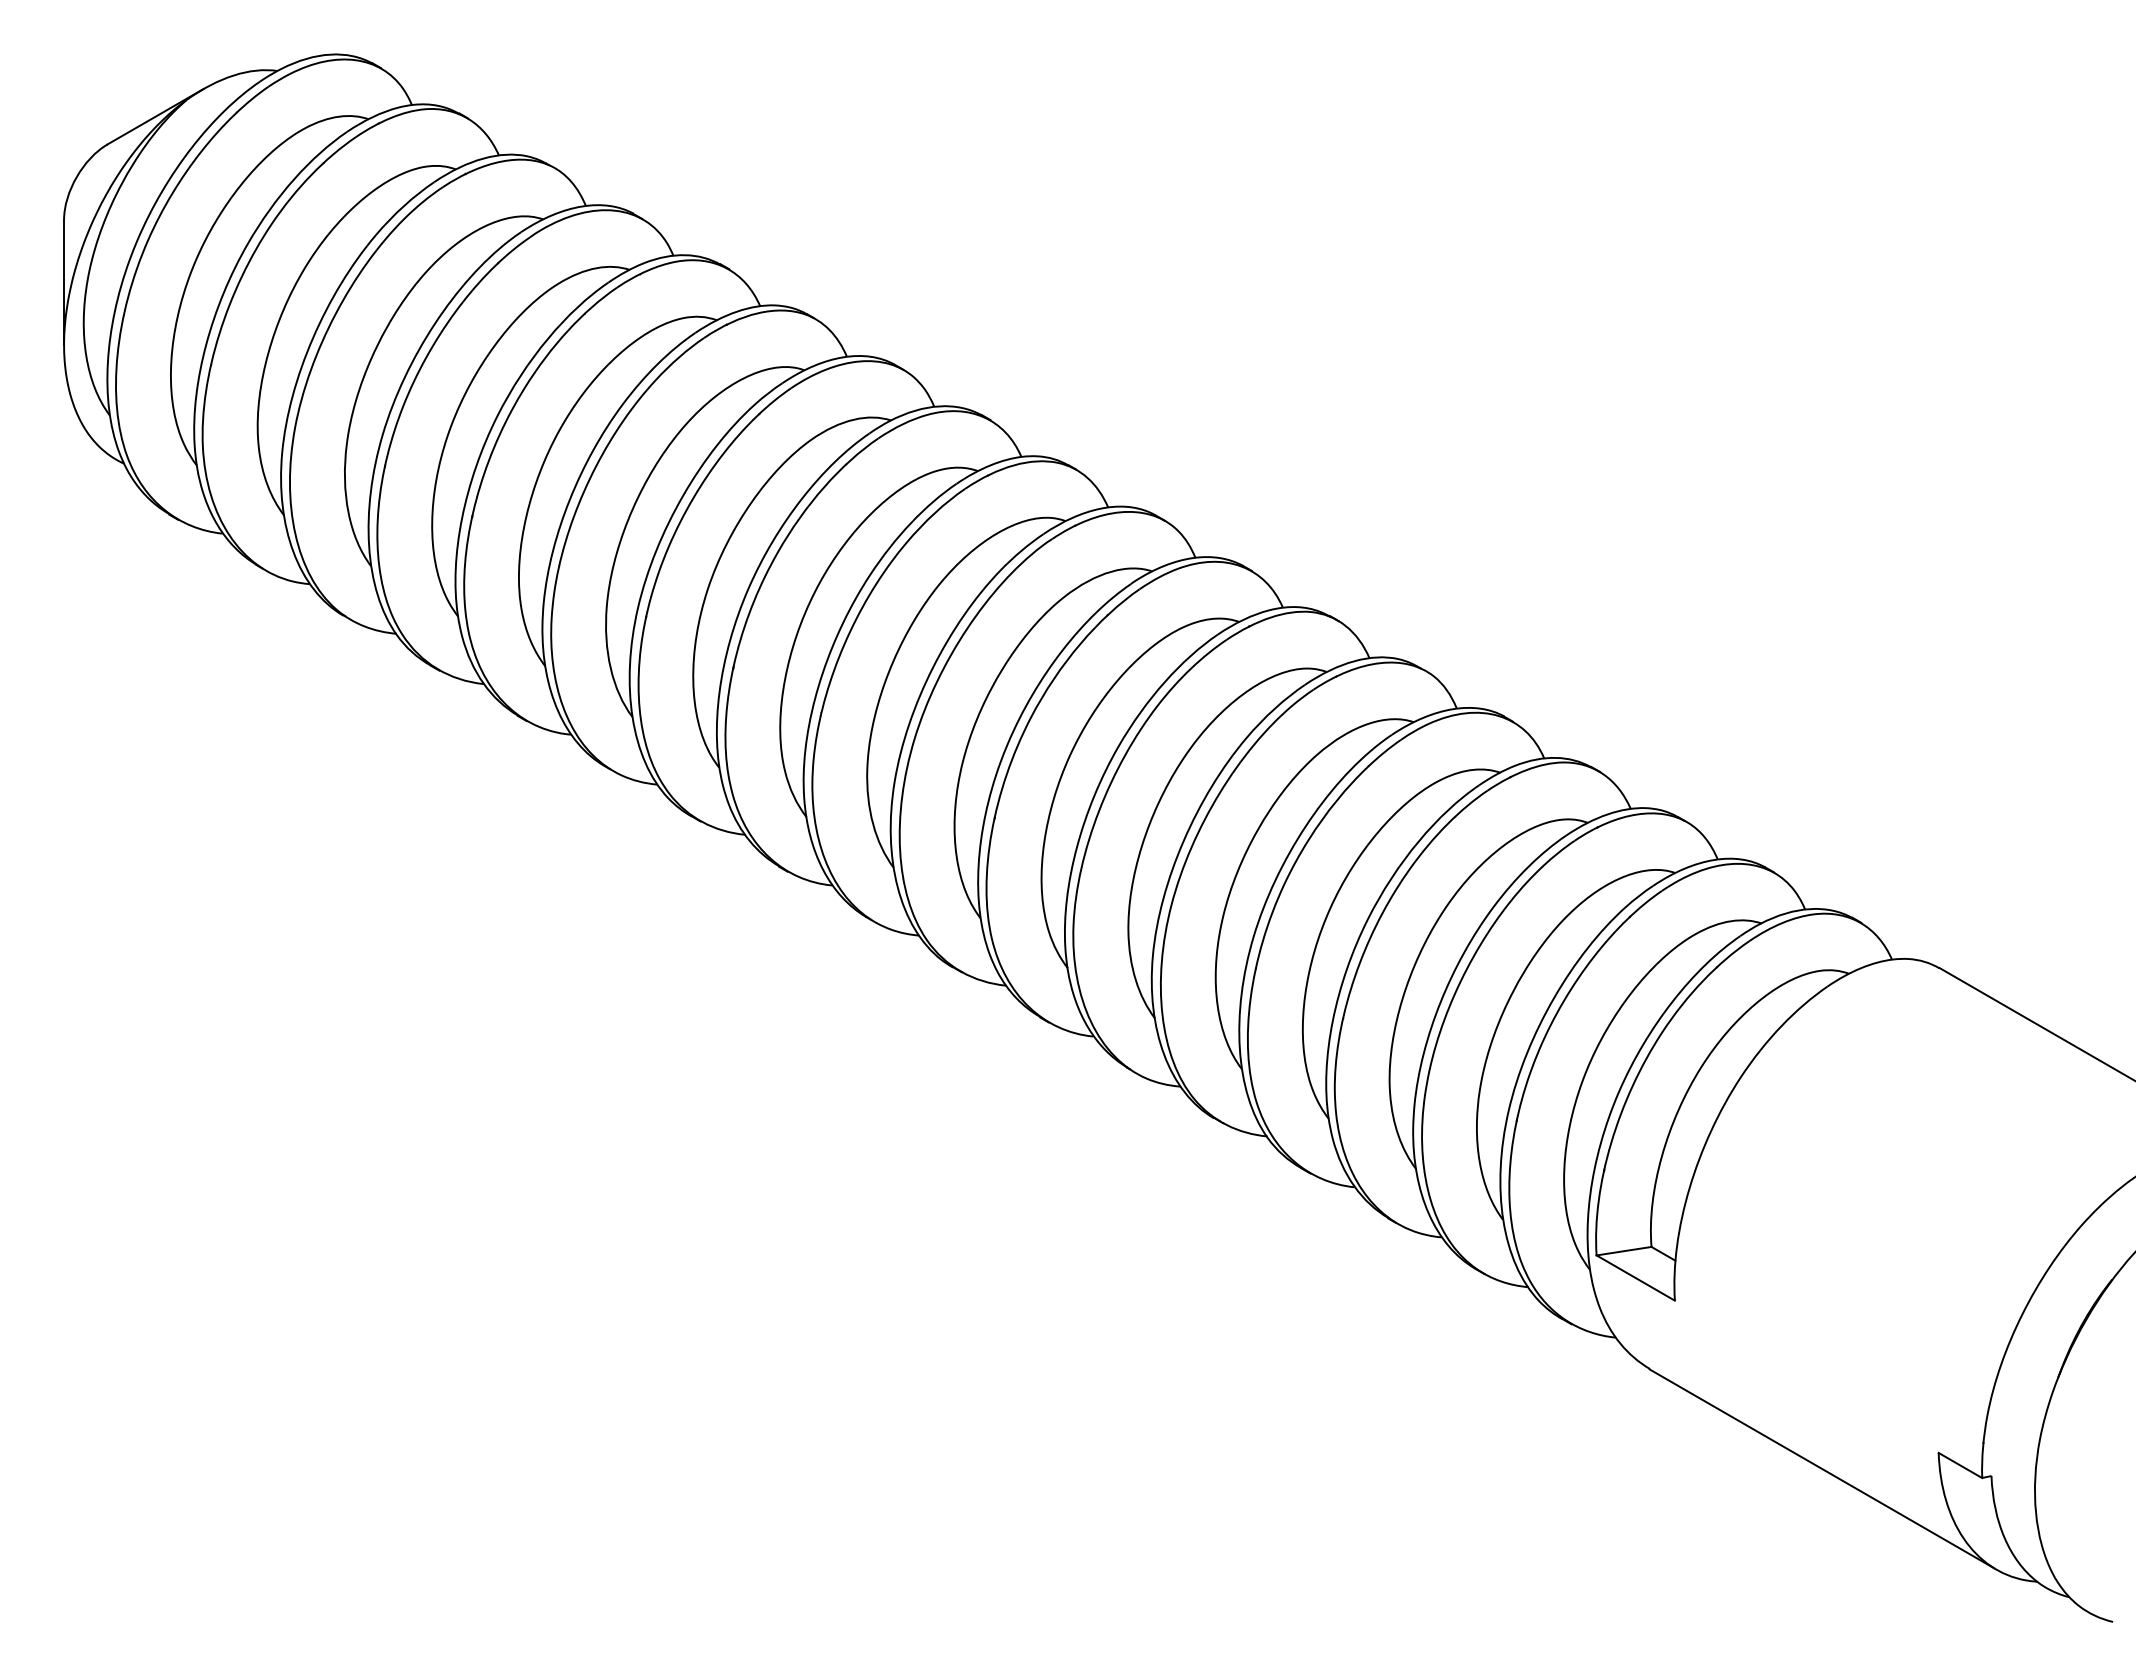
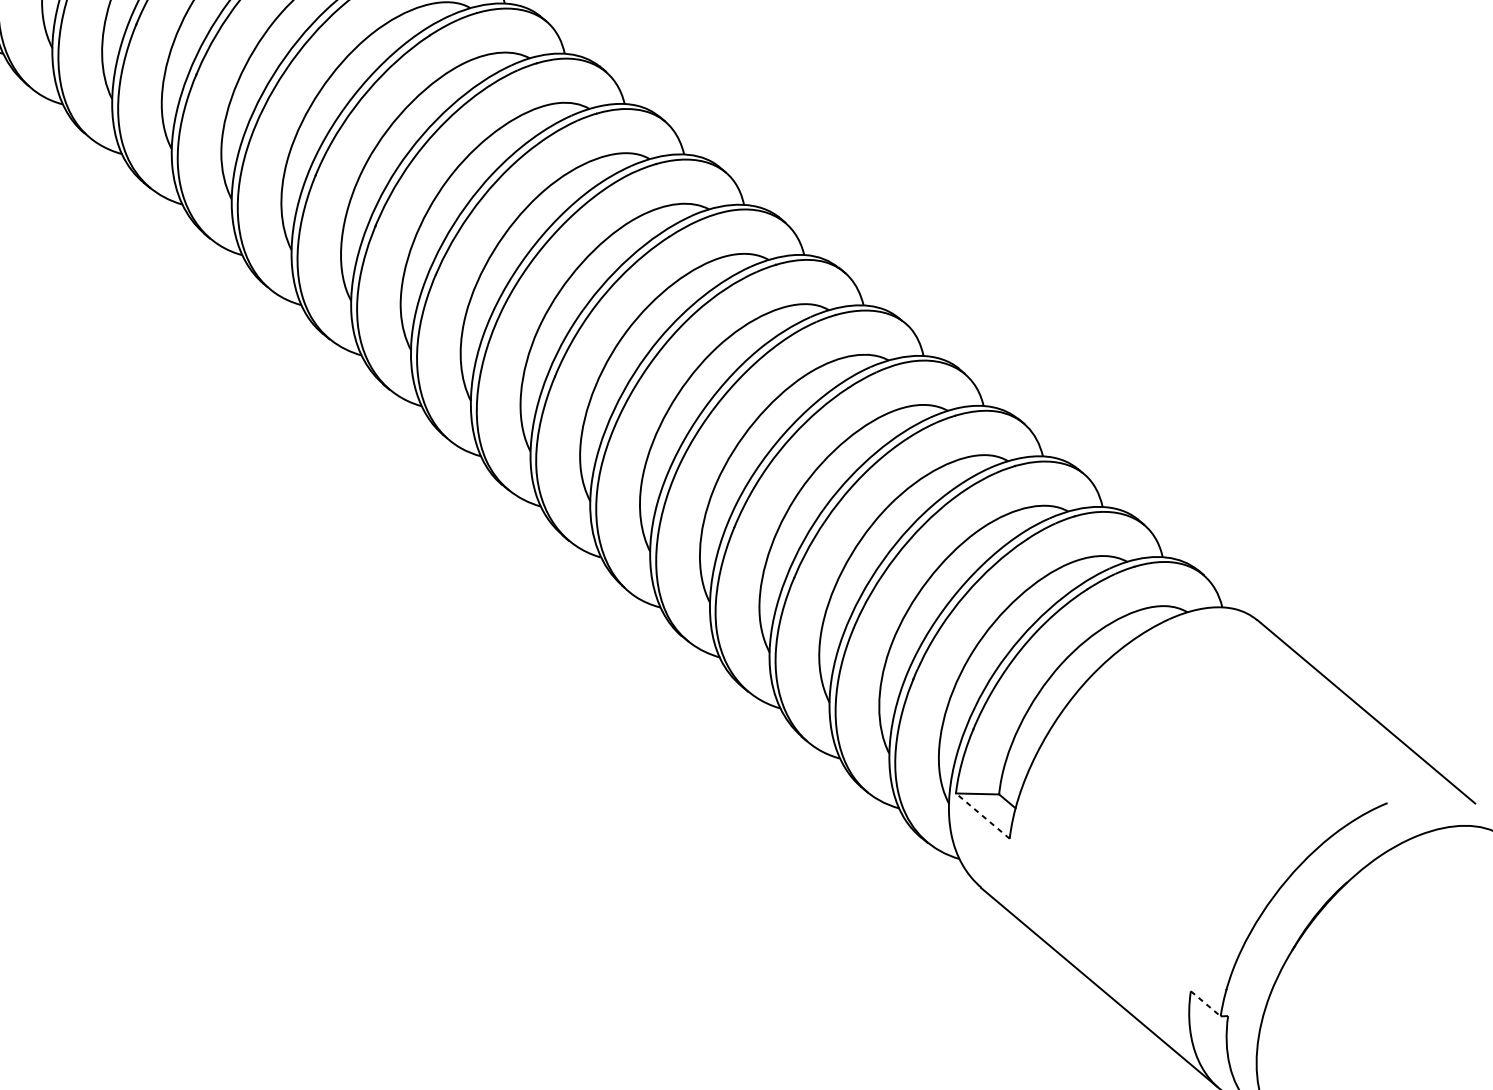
line: (1635, 1277) -> (982, 815), solid -> dashed
line: (1960, 1465) -> (1205, 1003), solid -> dashed

